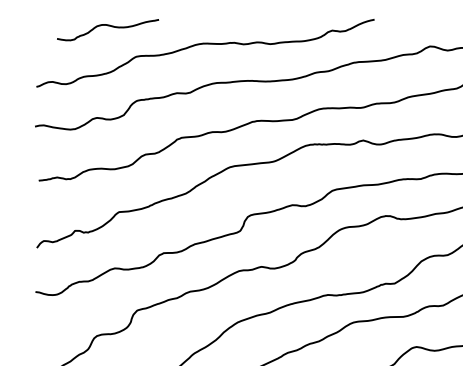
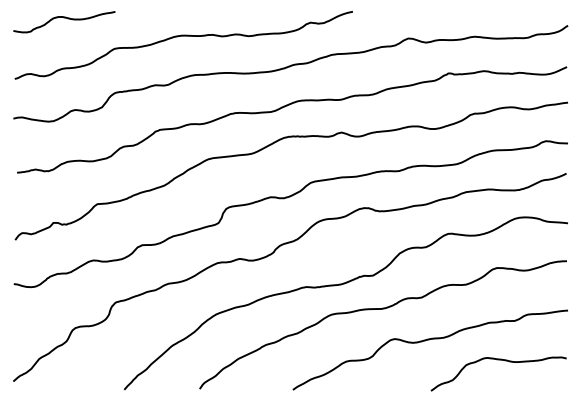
curve: (108, 26) -> (64, 18), moved

